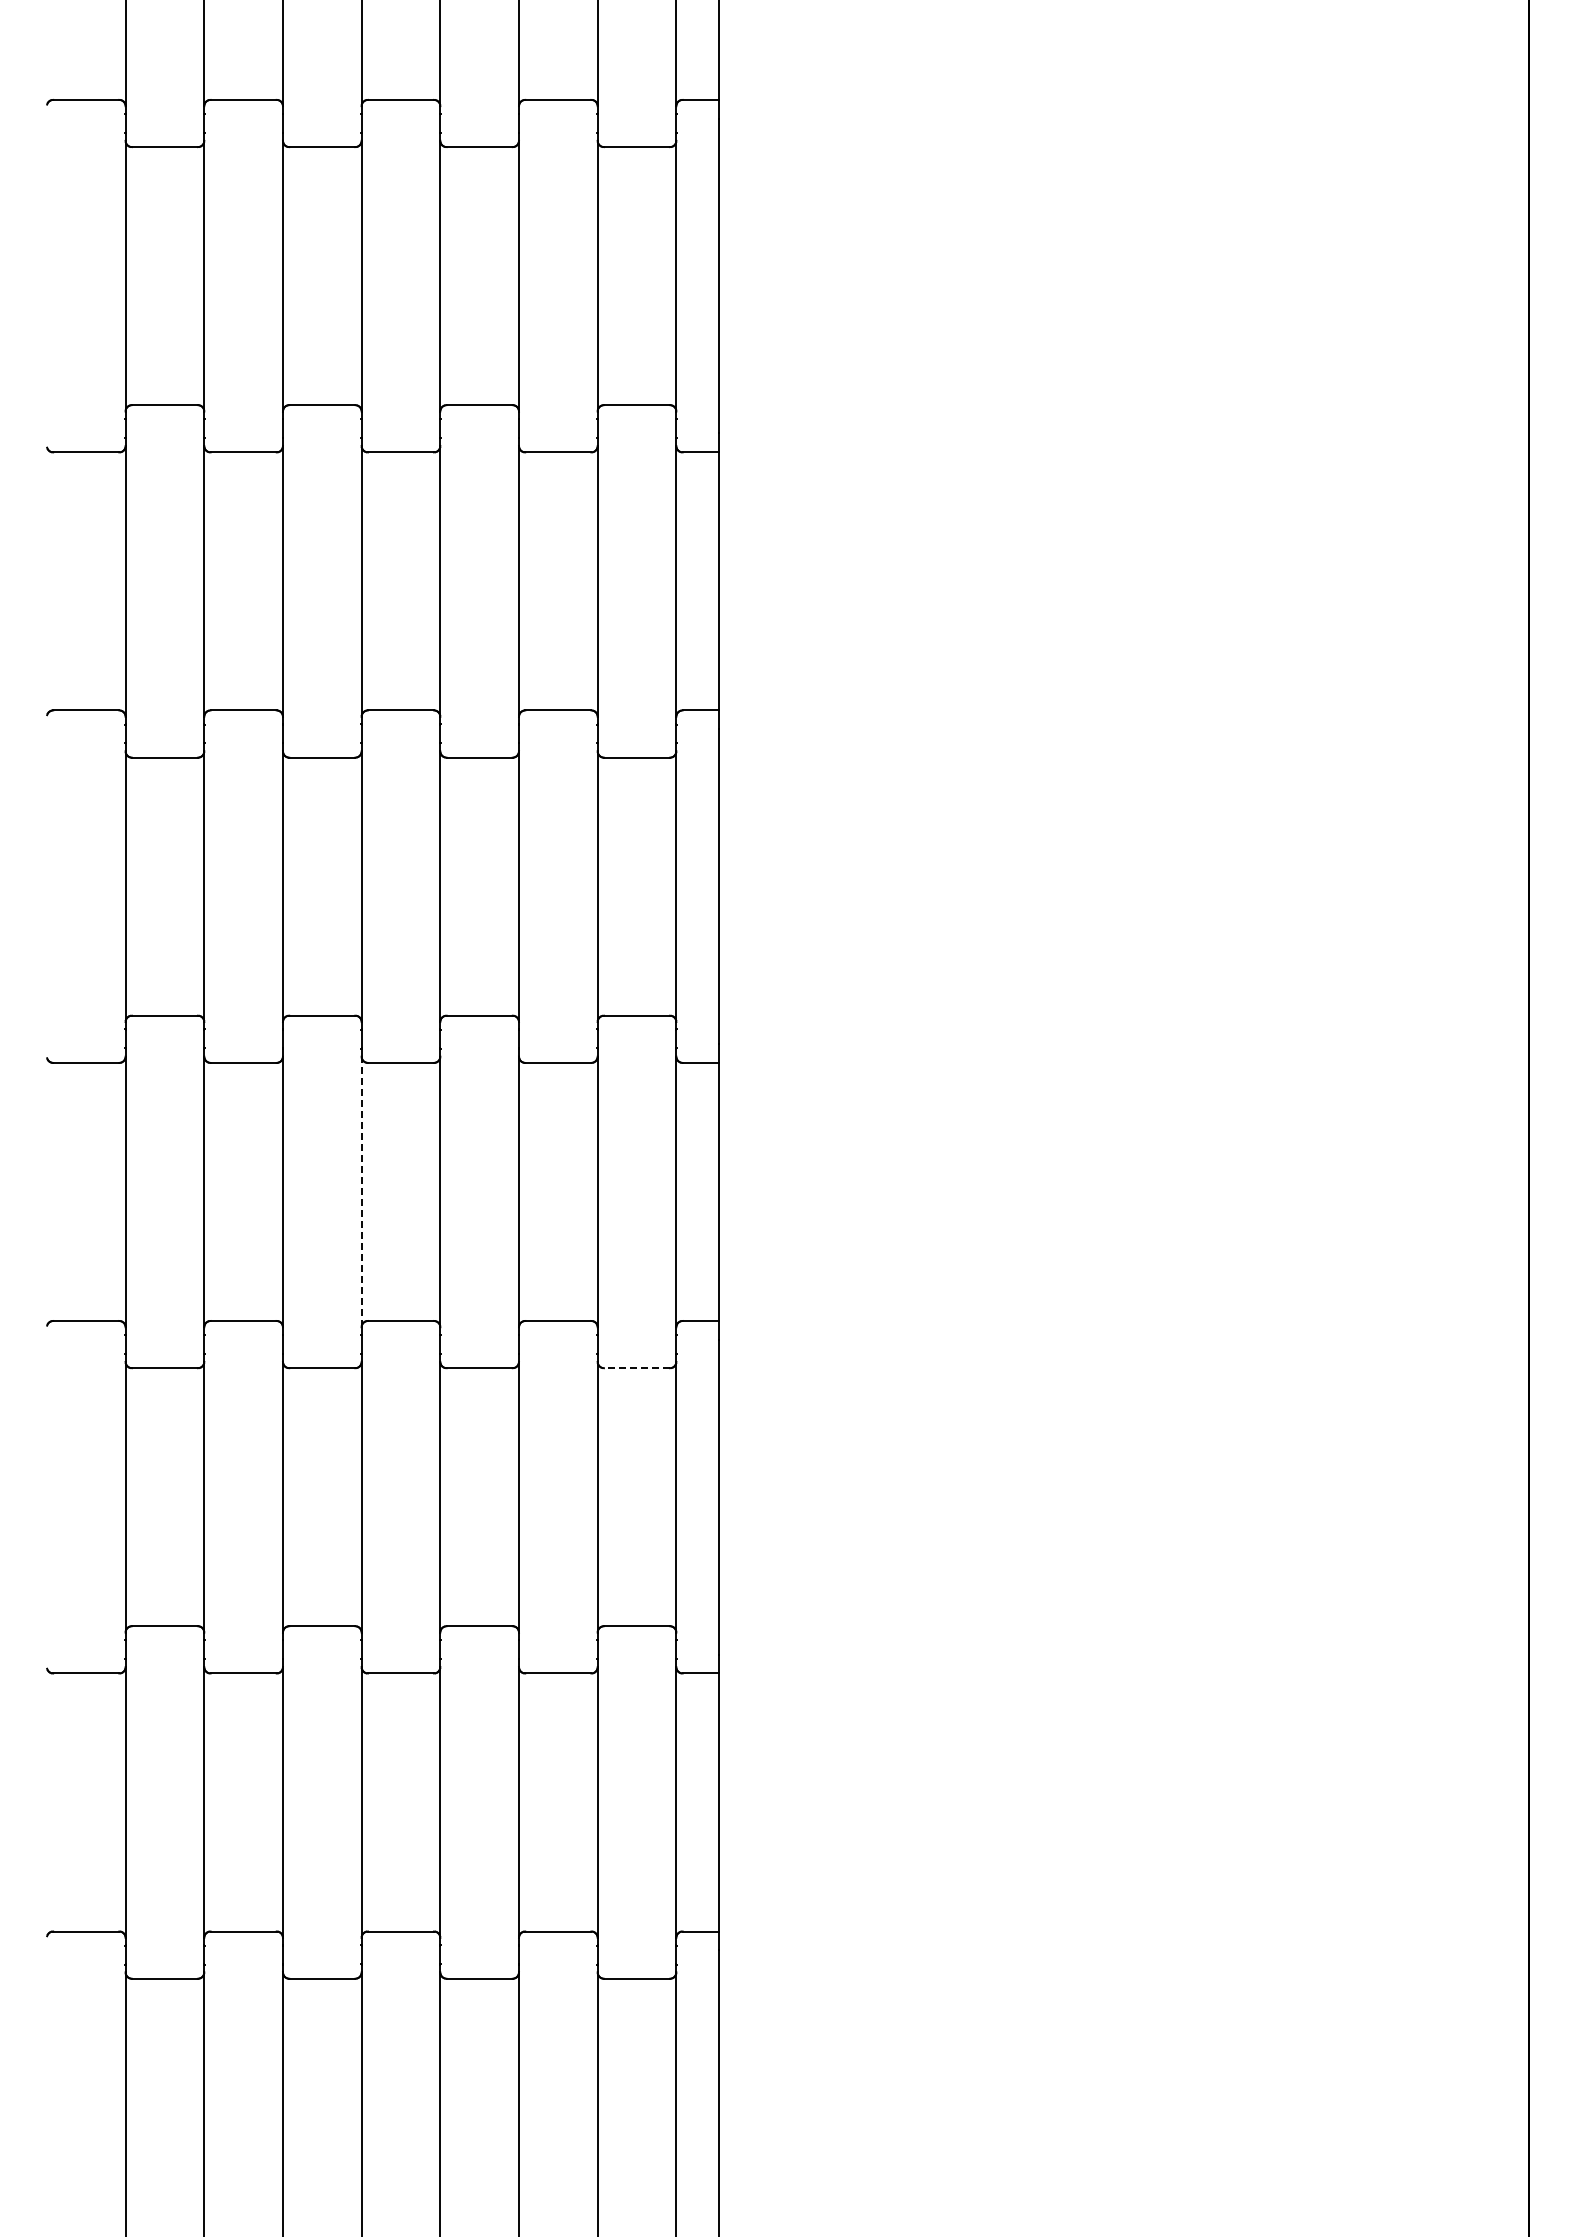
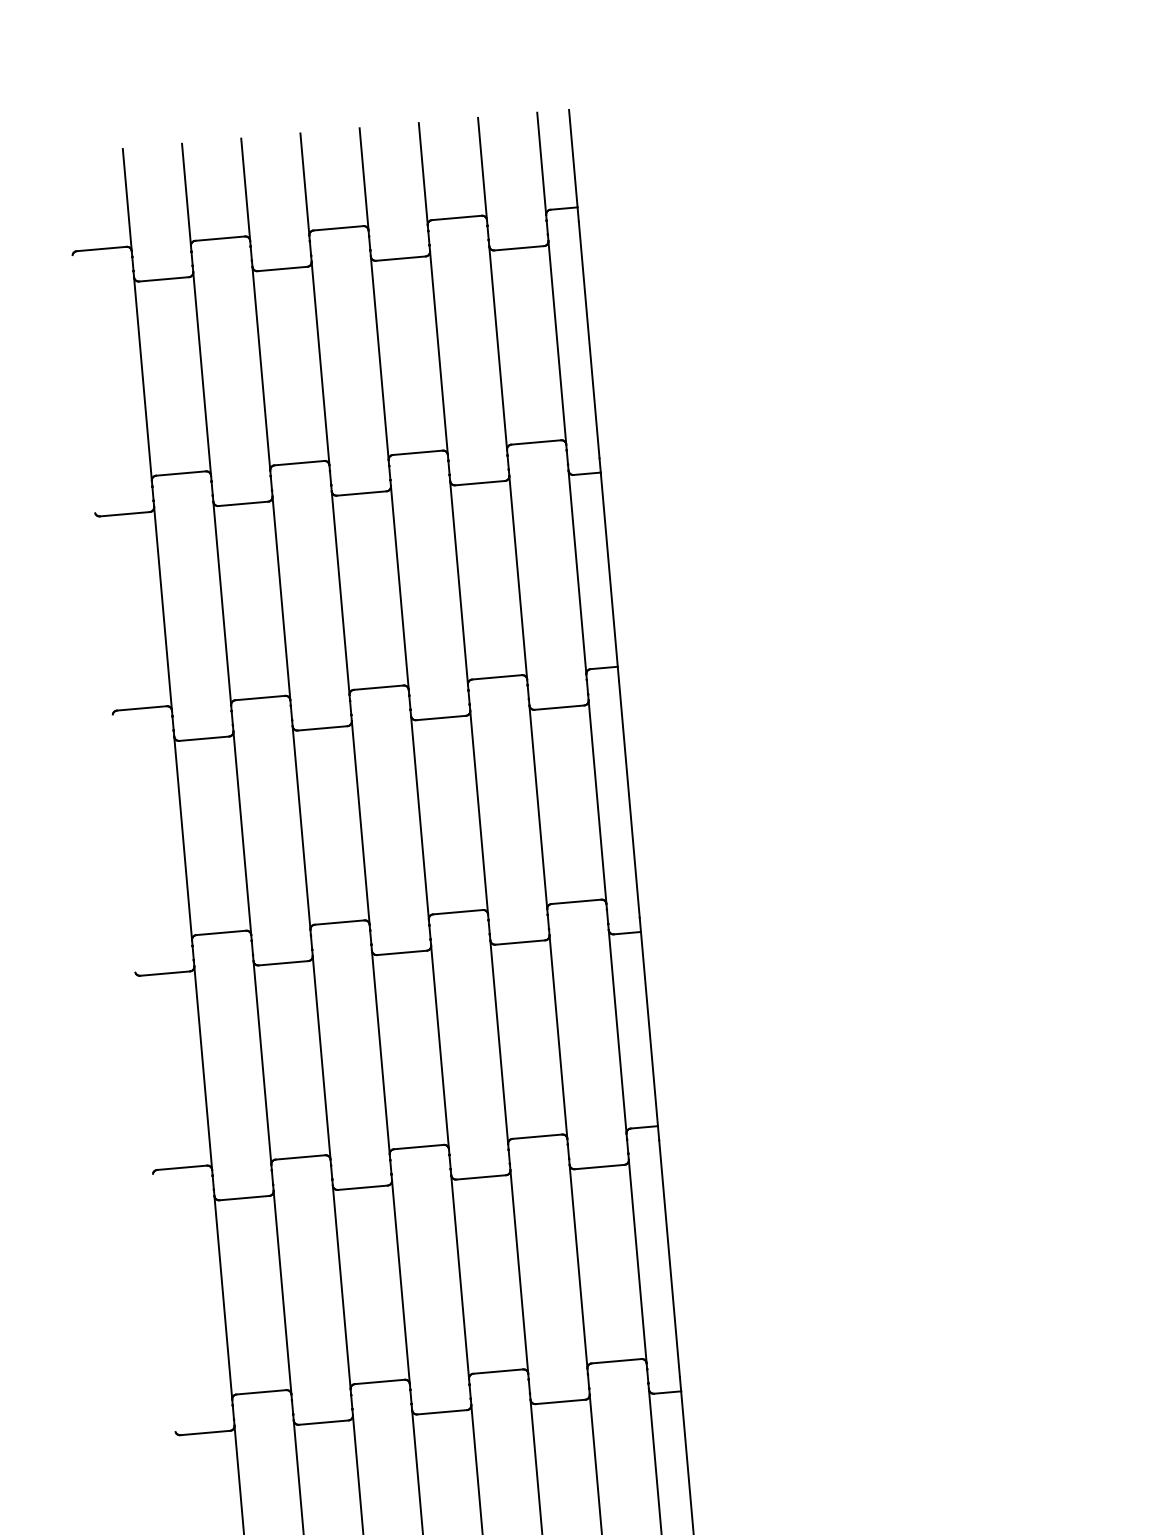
line: (361, 1191) -> (380, 1052), dashed -> solid
line: (636, 1368) -> (599, 1167), dashed -> solid

